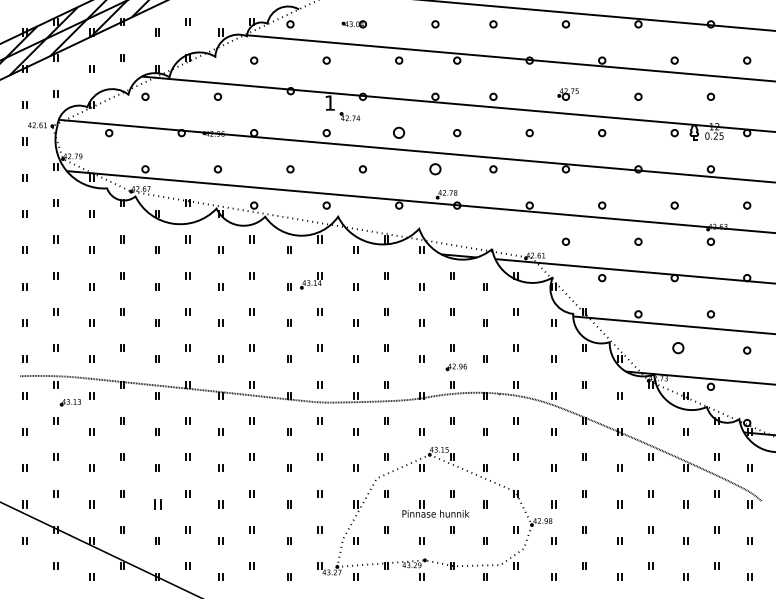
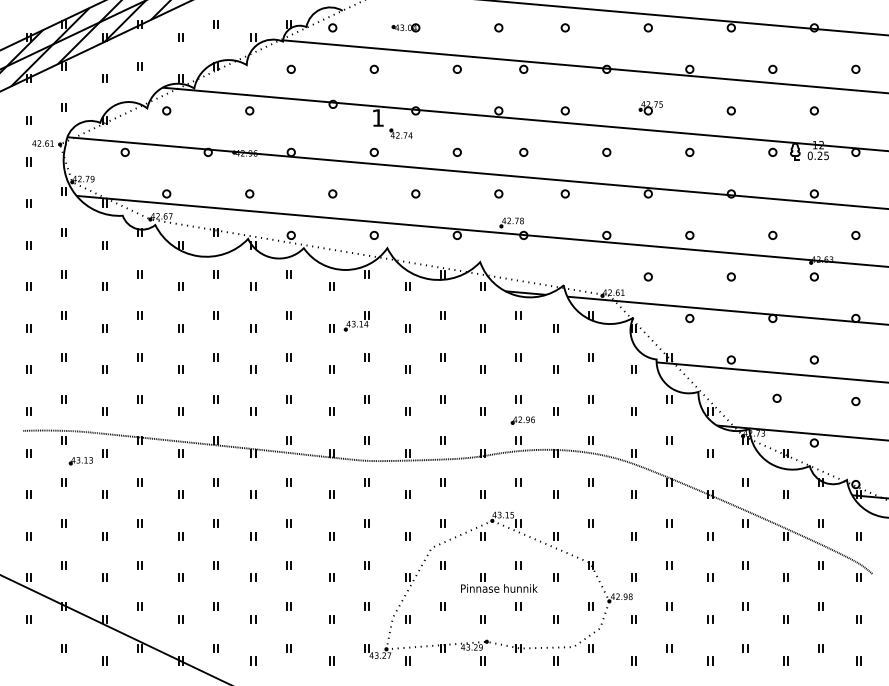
part: (399, 133) -> (457, 152), size x0.62
part: (435, 169) -> (498, 194), size x0.62
part: (678, 347) -> (777, 397), size x0.62
part: (157, 504) -> (180, 577), size x0.62

